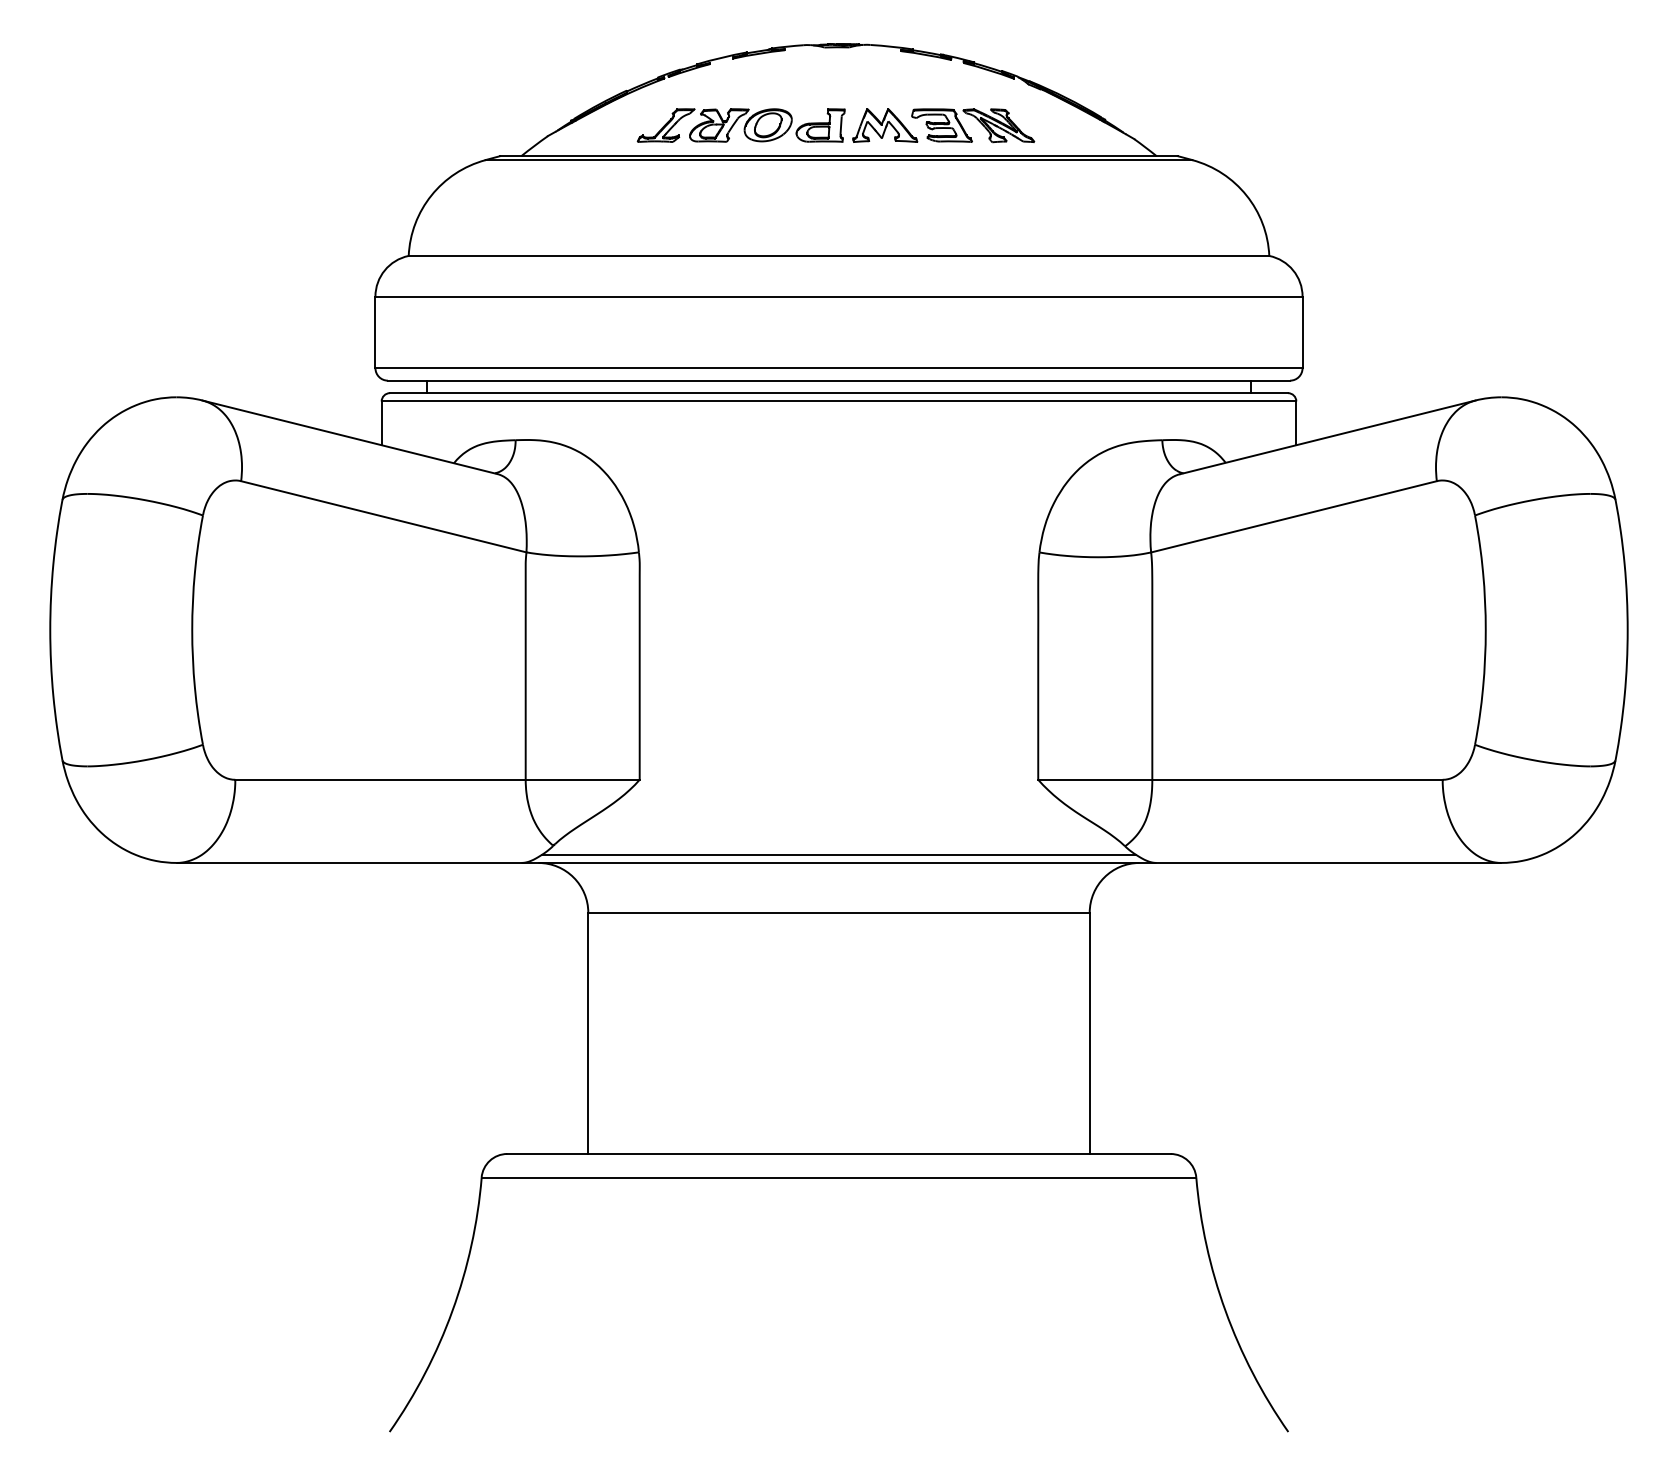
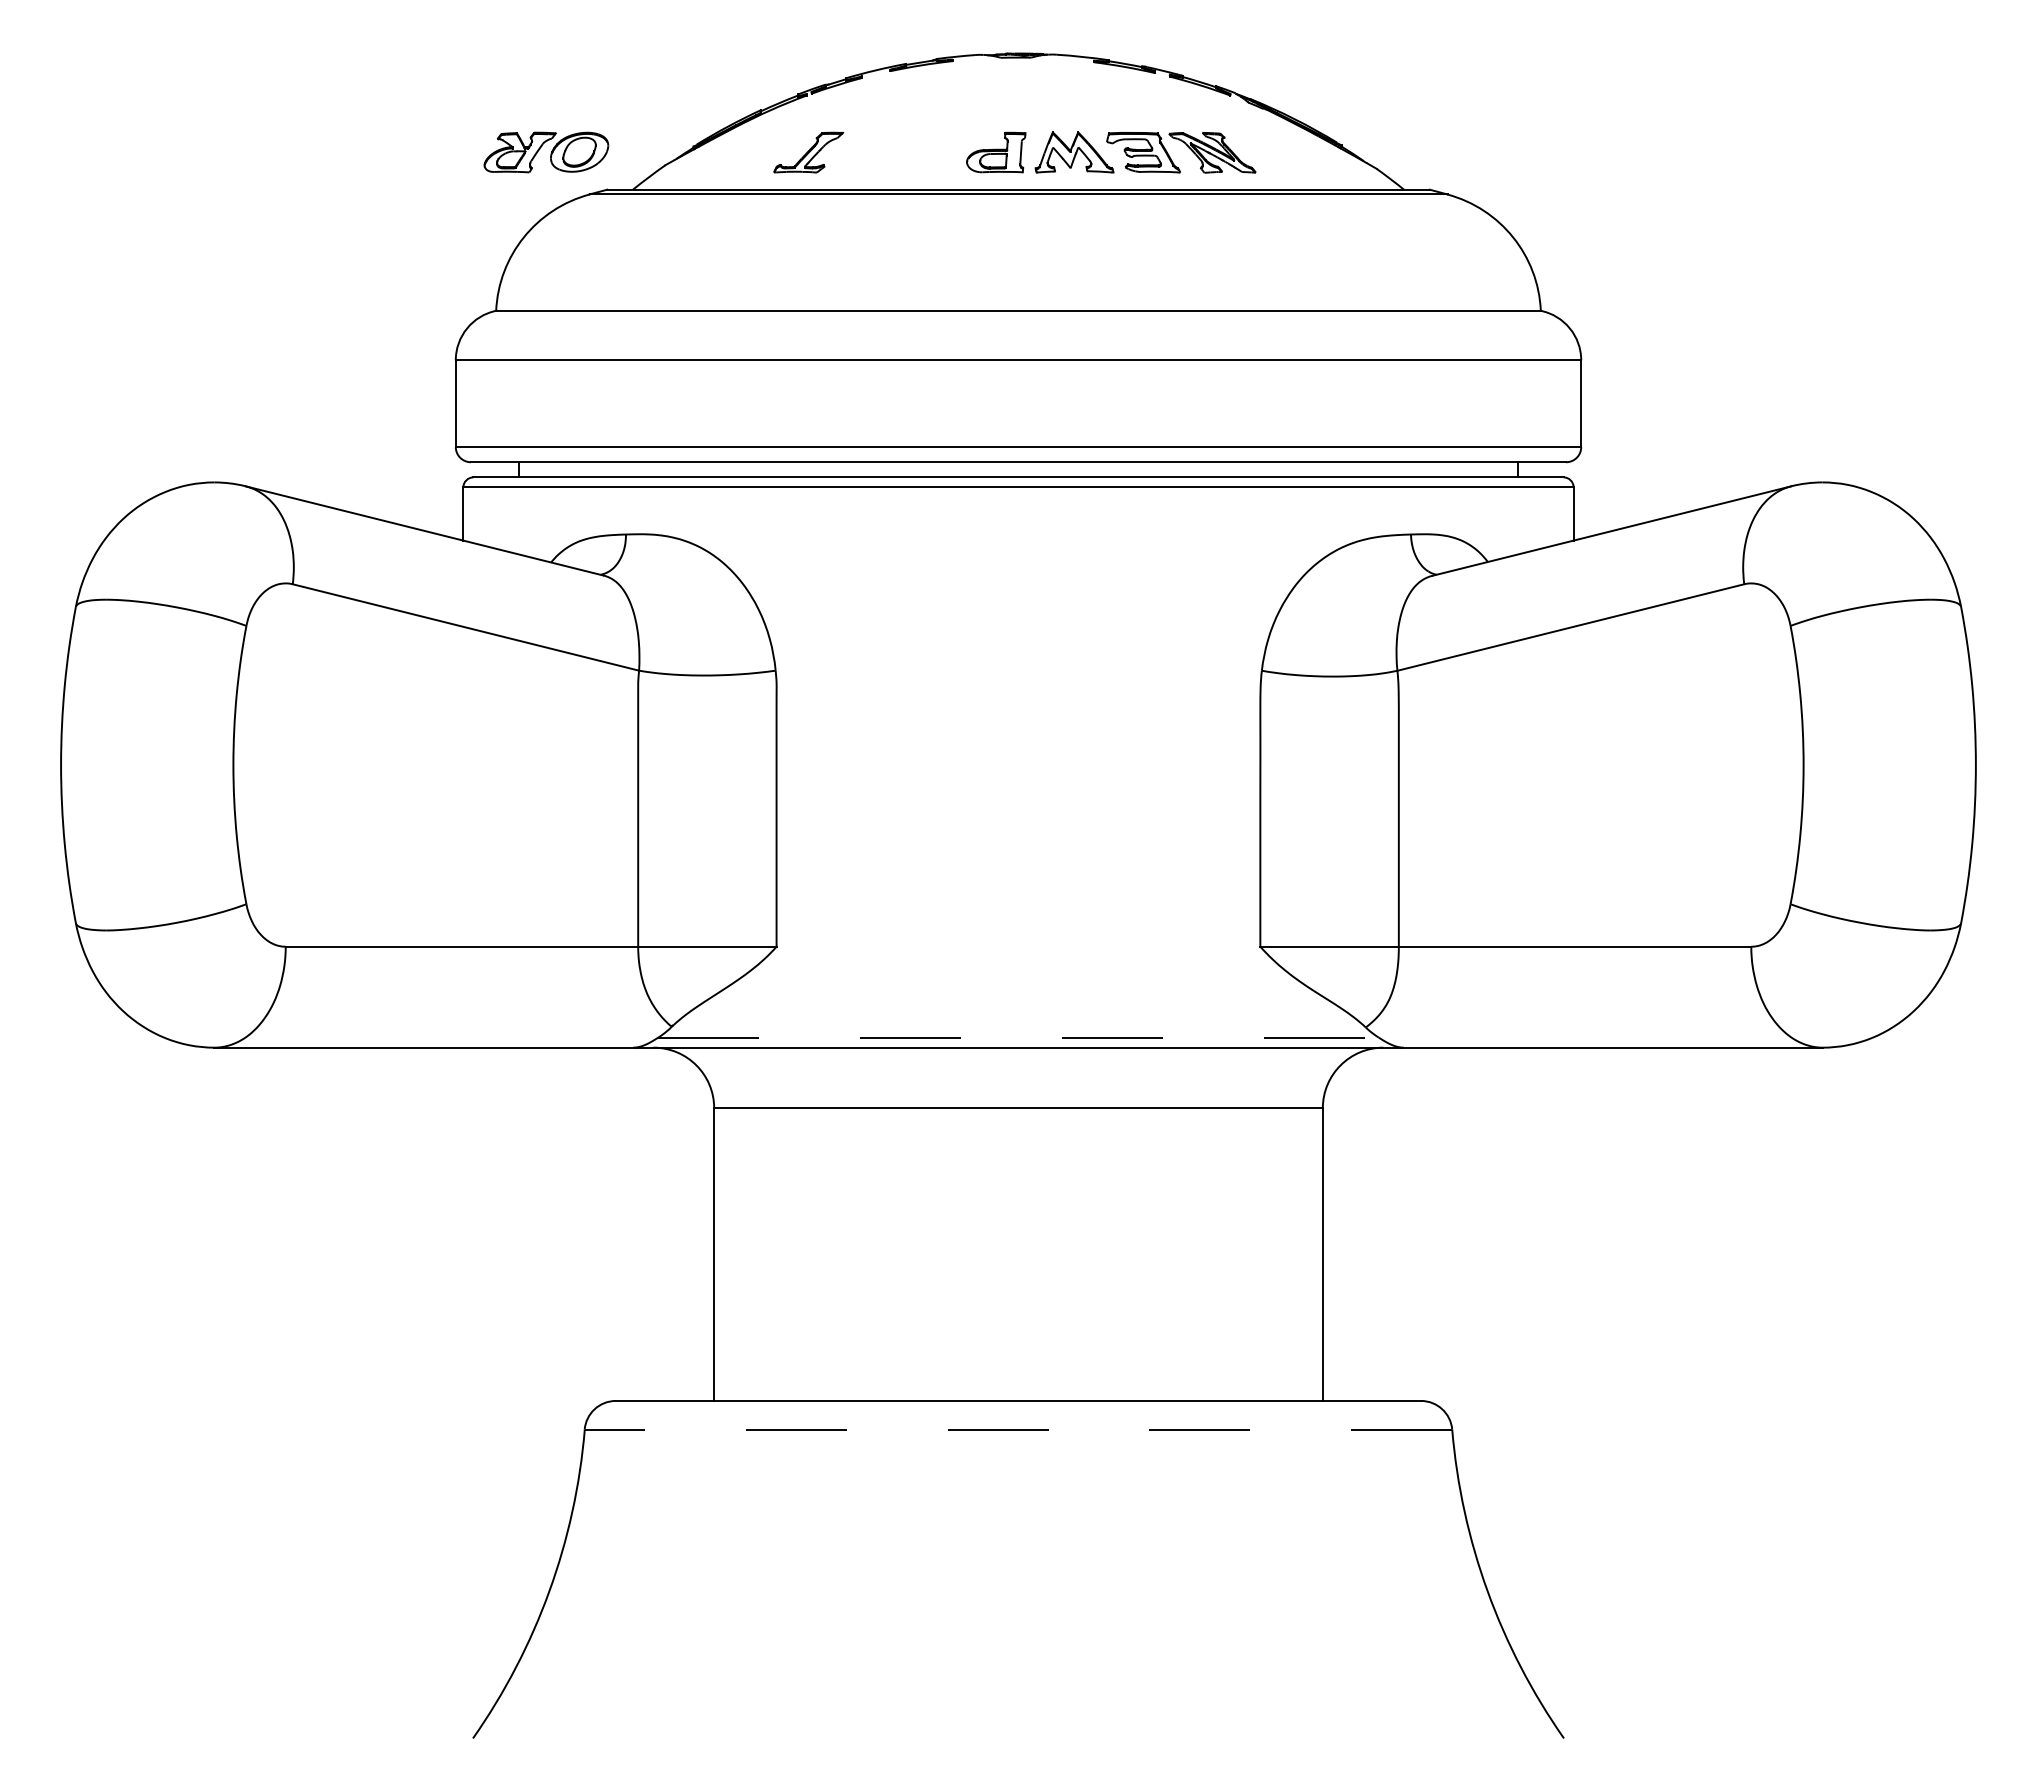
part: (740, 125) -> (546, 152), moved
line: (839, 854) -> (1019, 1037), solid -> dashed
line: (839, 1177) -> (1018, 1429), solid -> dashed

